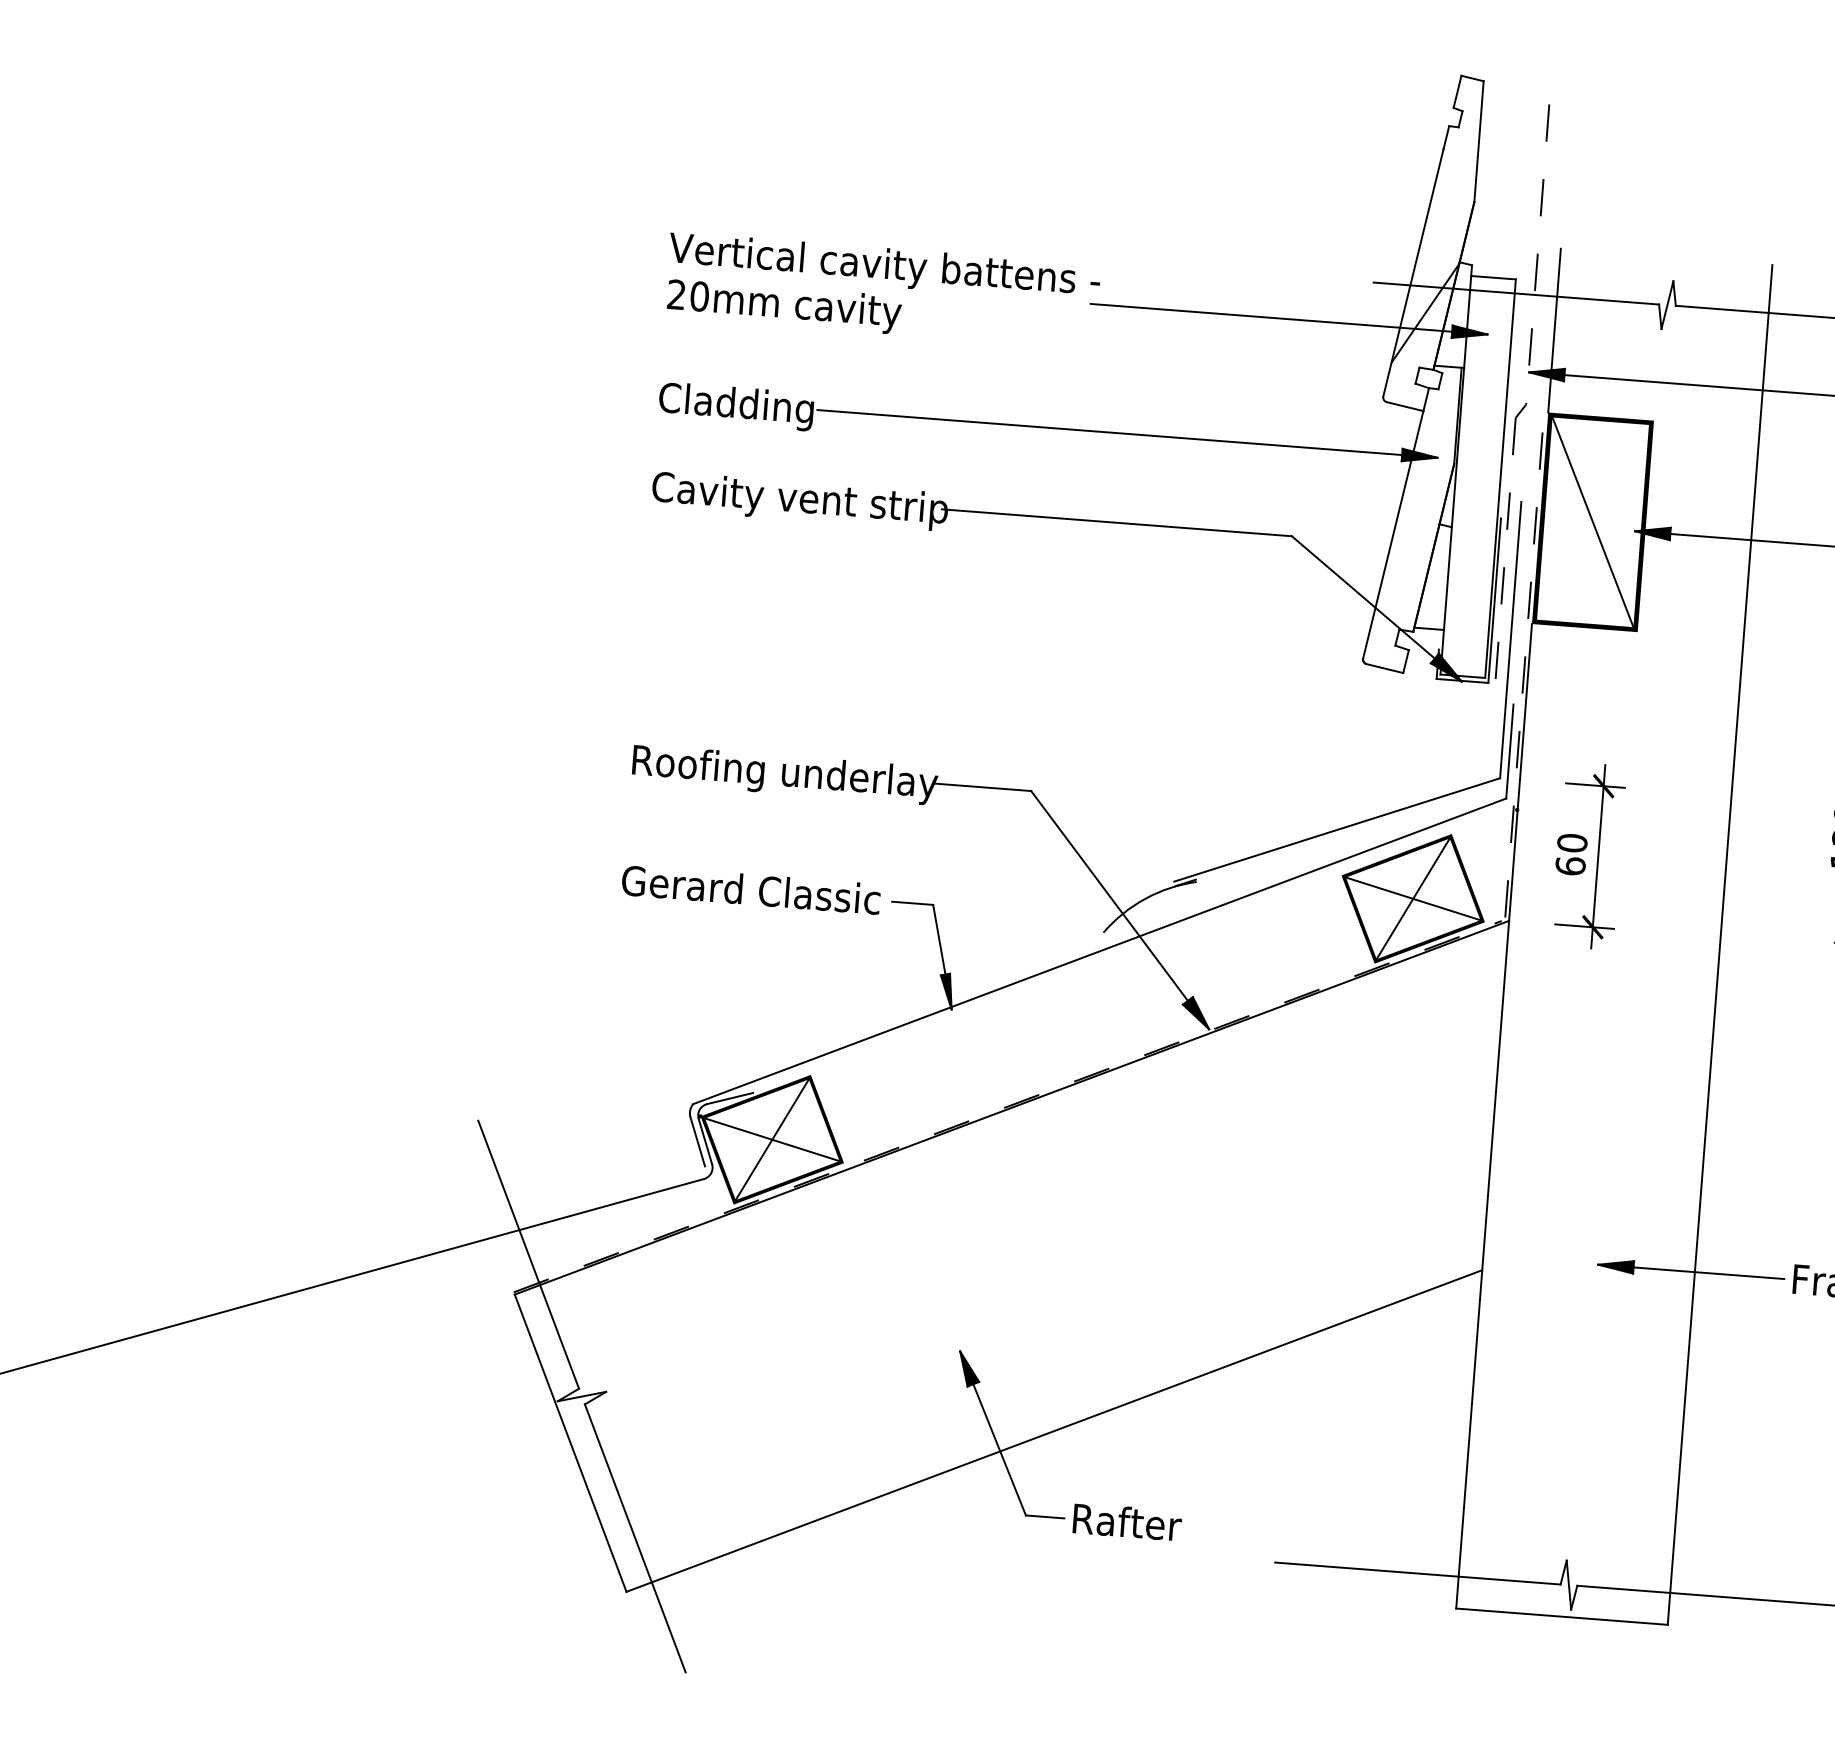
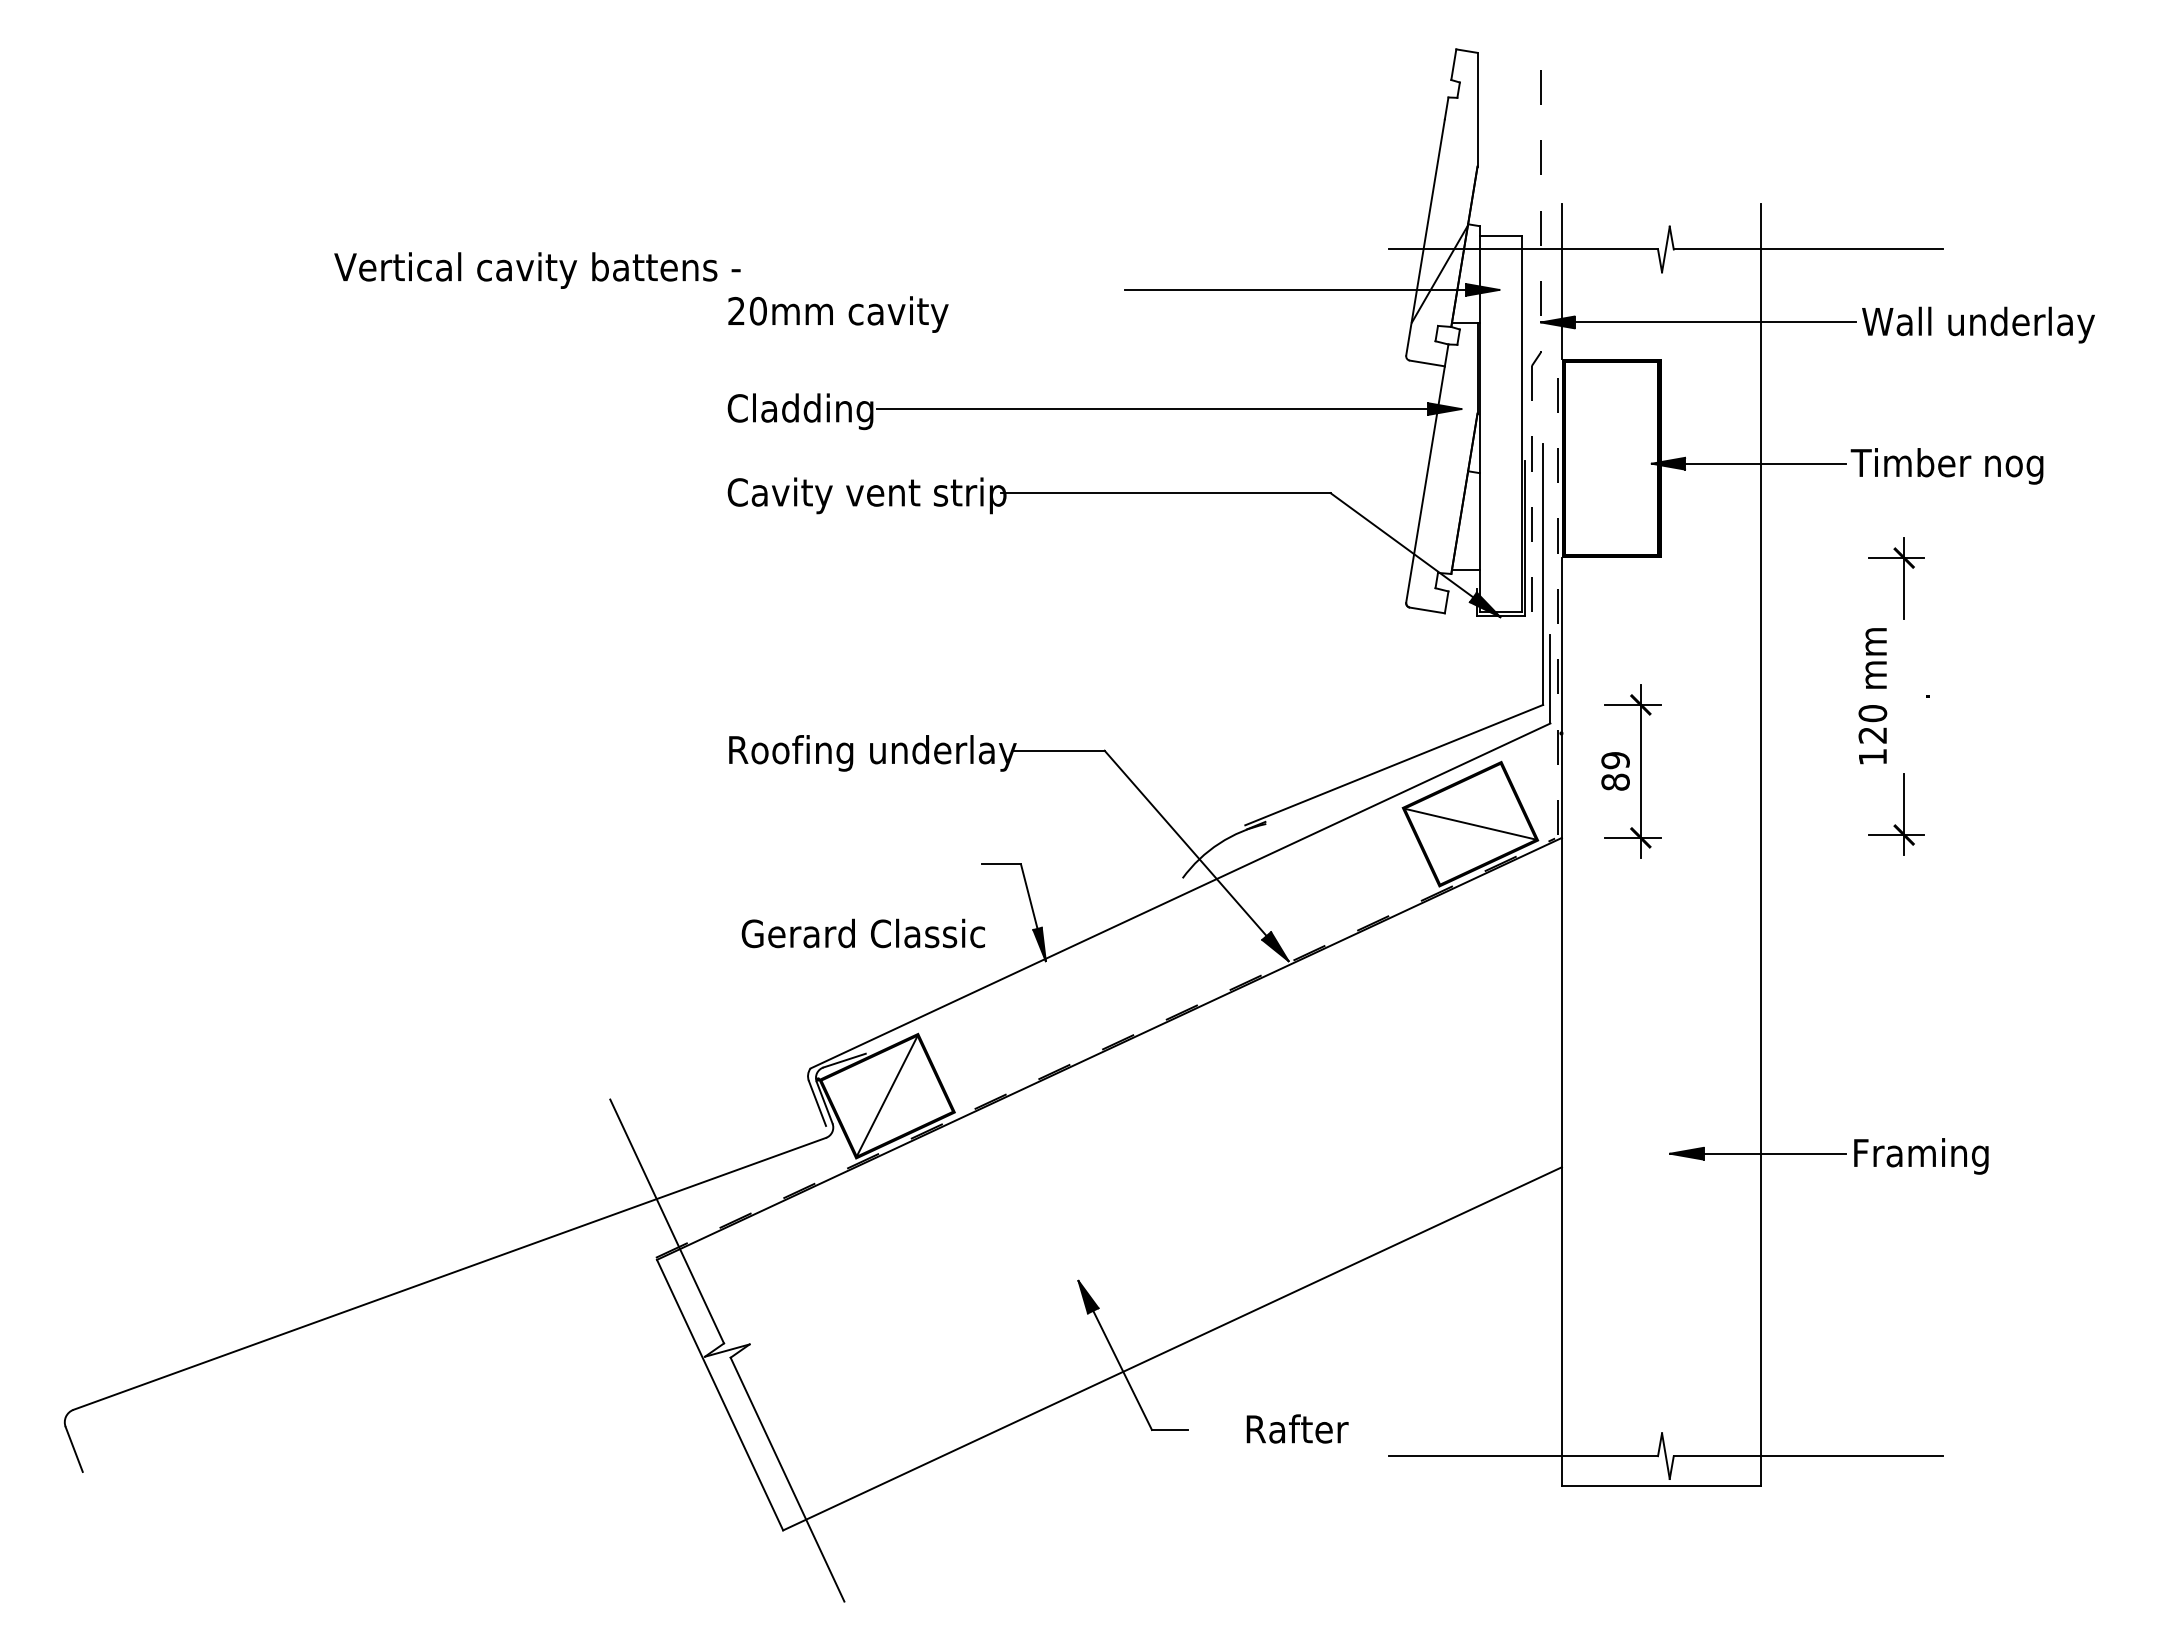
text: (884, 267) -> (537, 270), moved
line: (1592, 522) -> (1611, 458), removed
text: (1571, 854) -> (1615, 771), 60 -> 89
text: (750, 889) -> (862, 933), moved
line: (1413, 899) -> (1470, 824), removed
line: (771, 1140) -> (886, 1096), removed
text: (1127, 1521) -> (1297, 1428), moved

